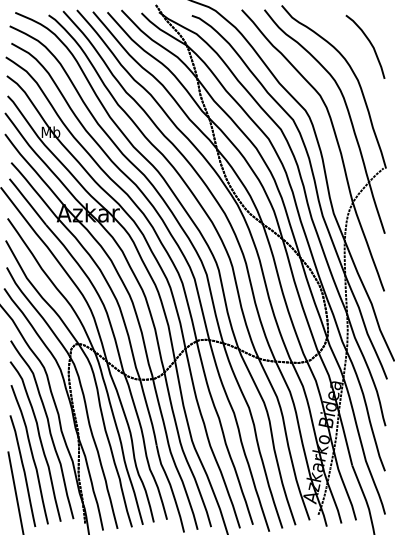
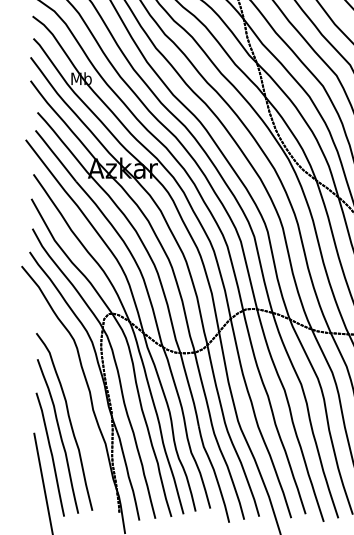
curve: (48, 429) -> (78, 408), removed

